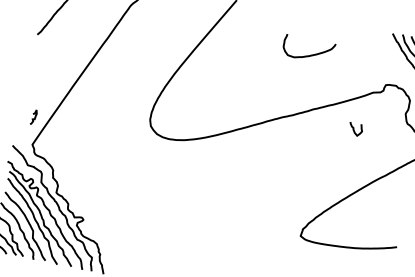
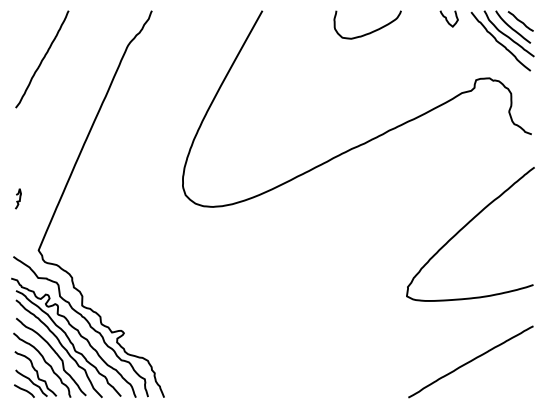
curve: (310, 55) -> (371, 31), moved
curve: (34, 117) -> (19, 198), moved
curve: (354, 129) -> (447, 19), moved

